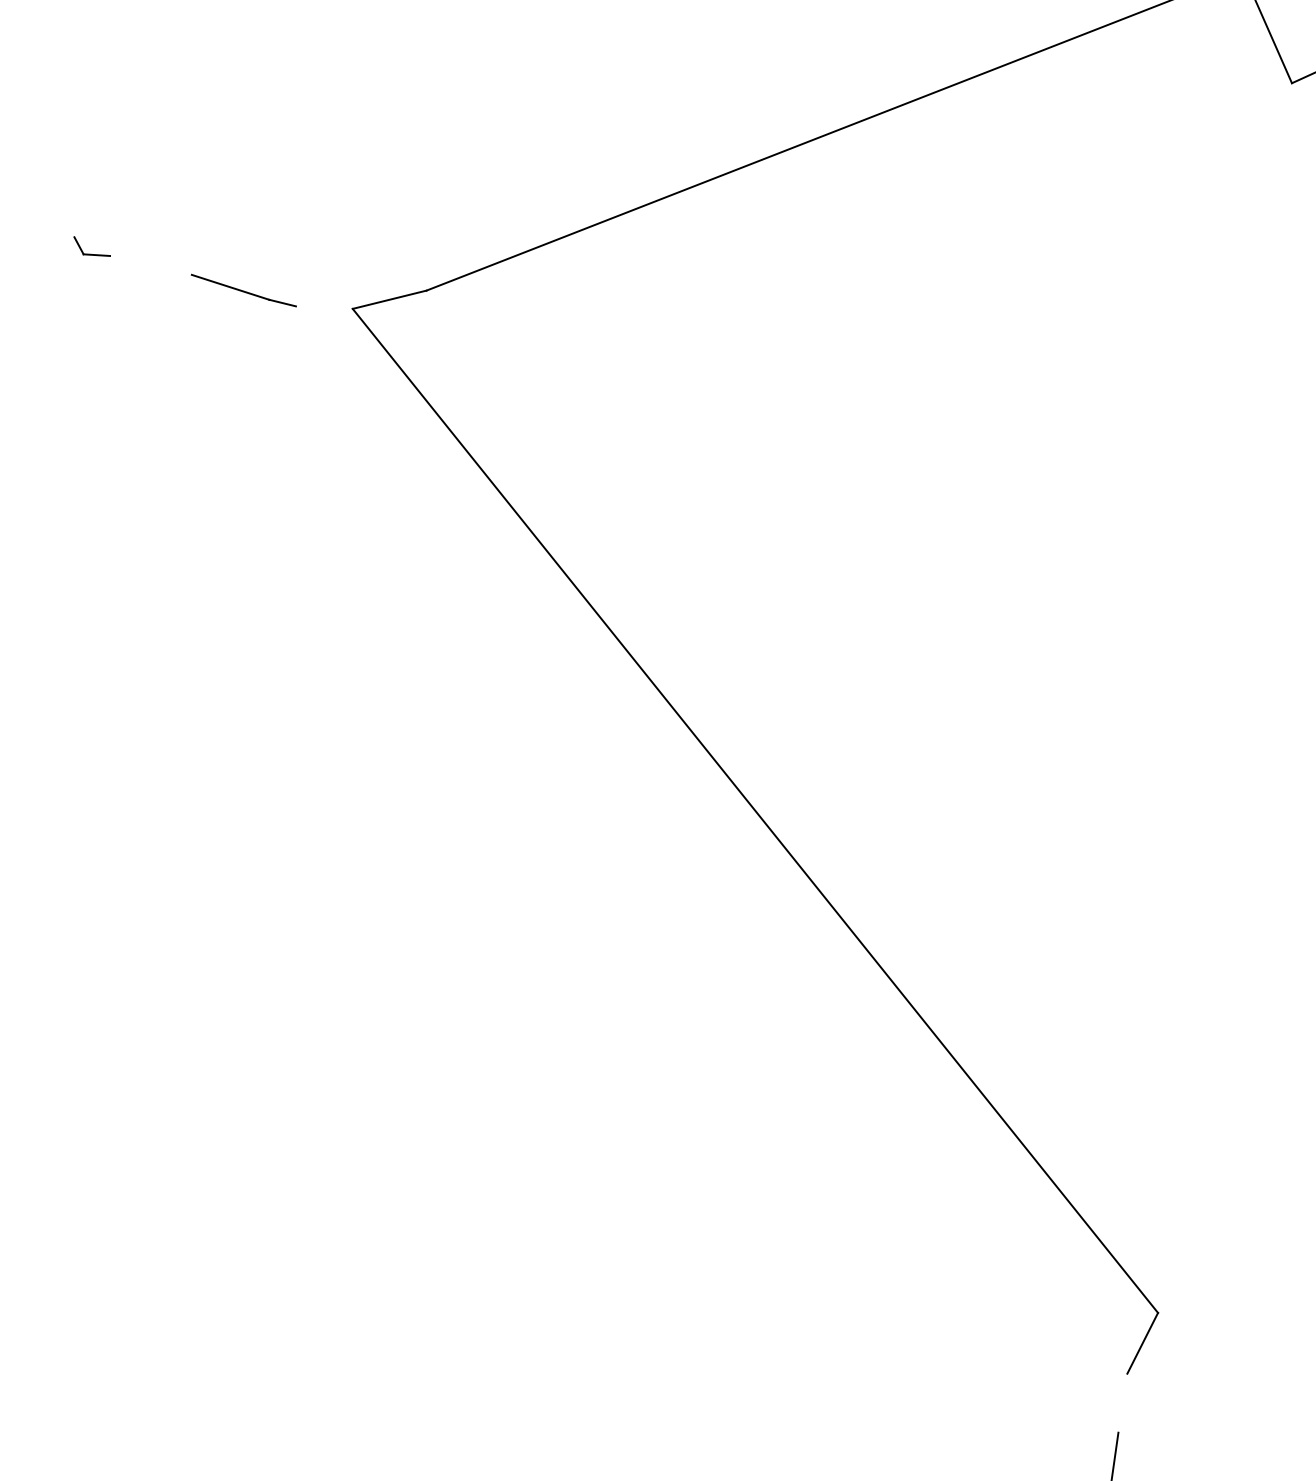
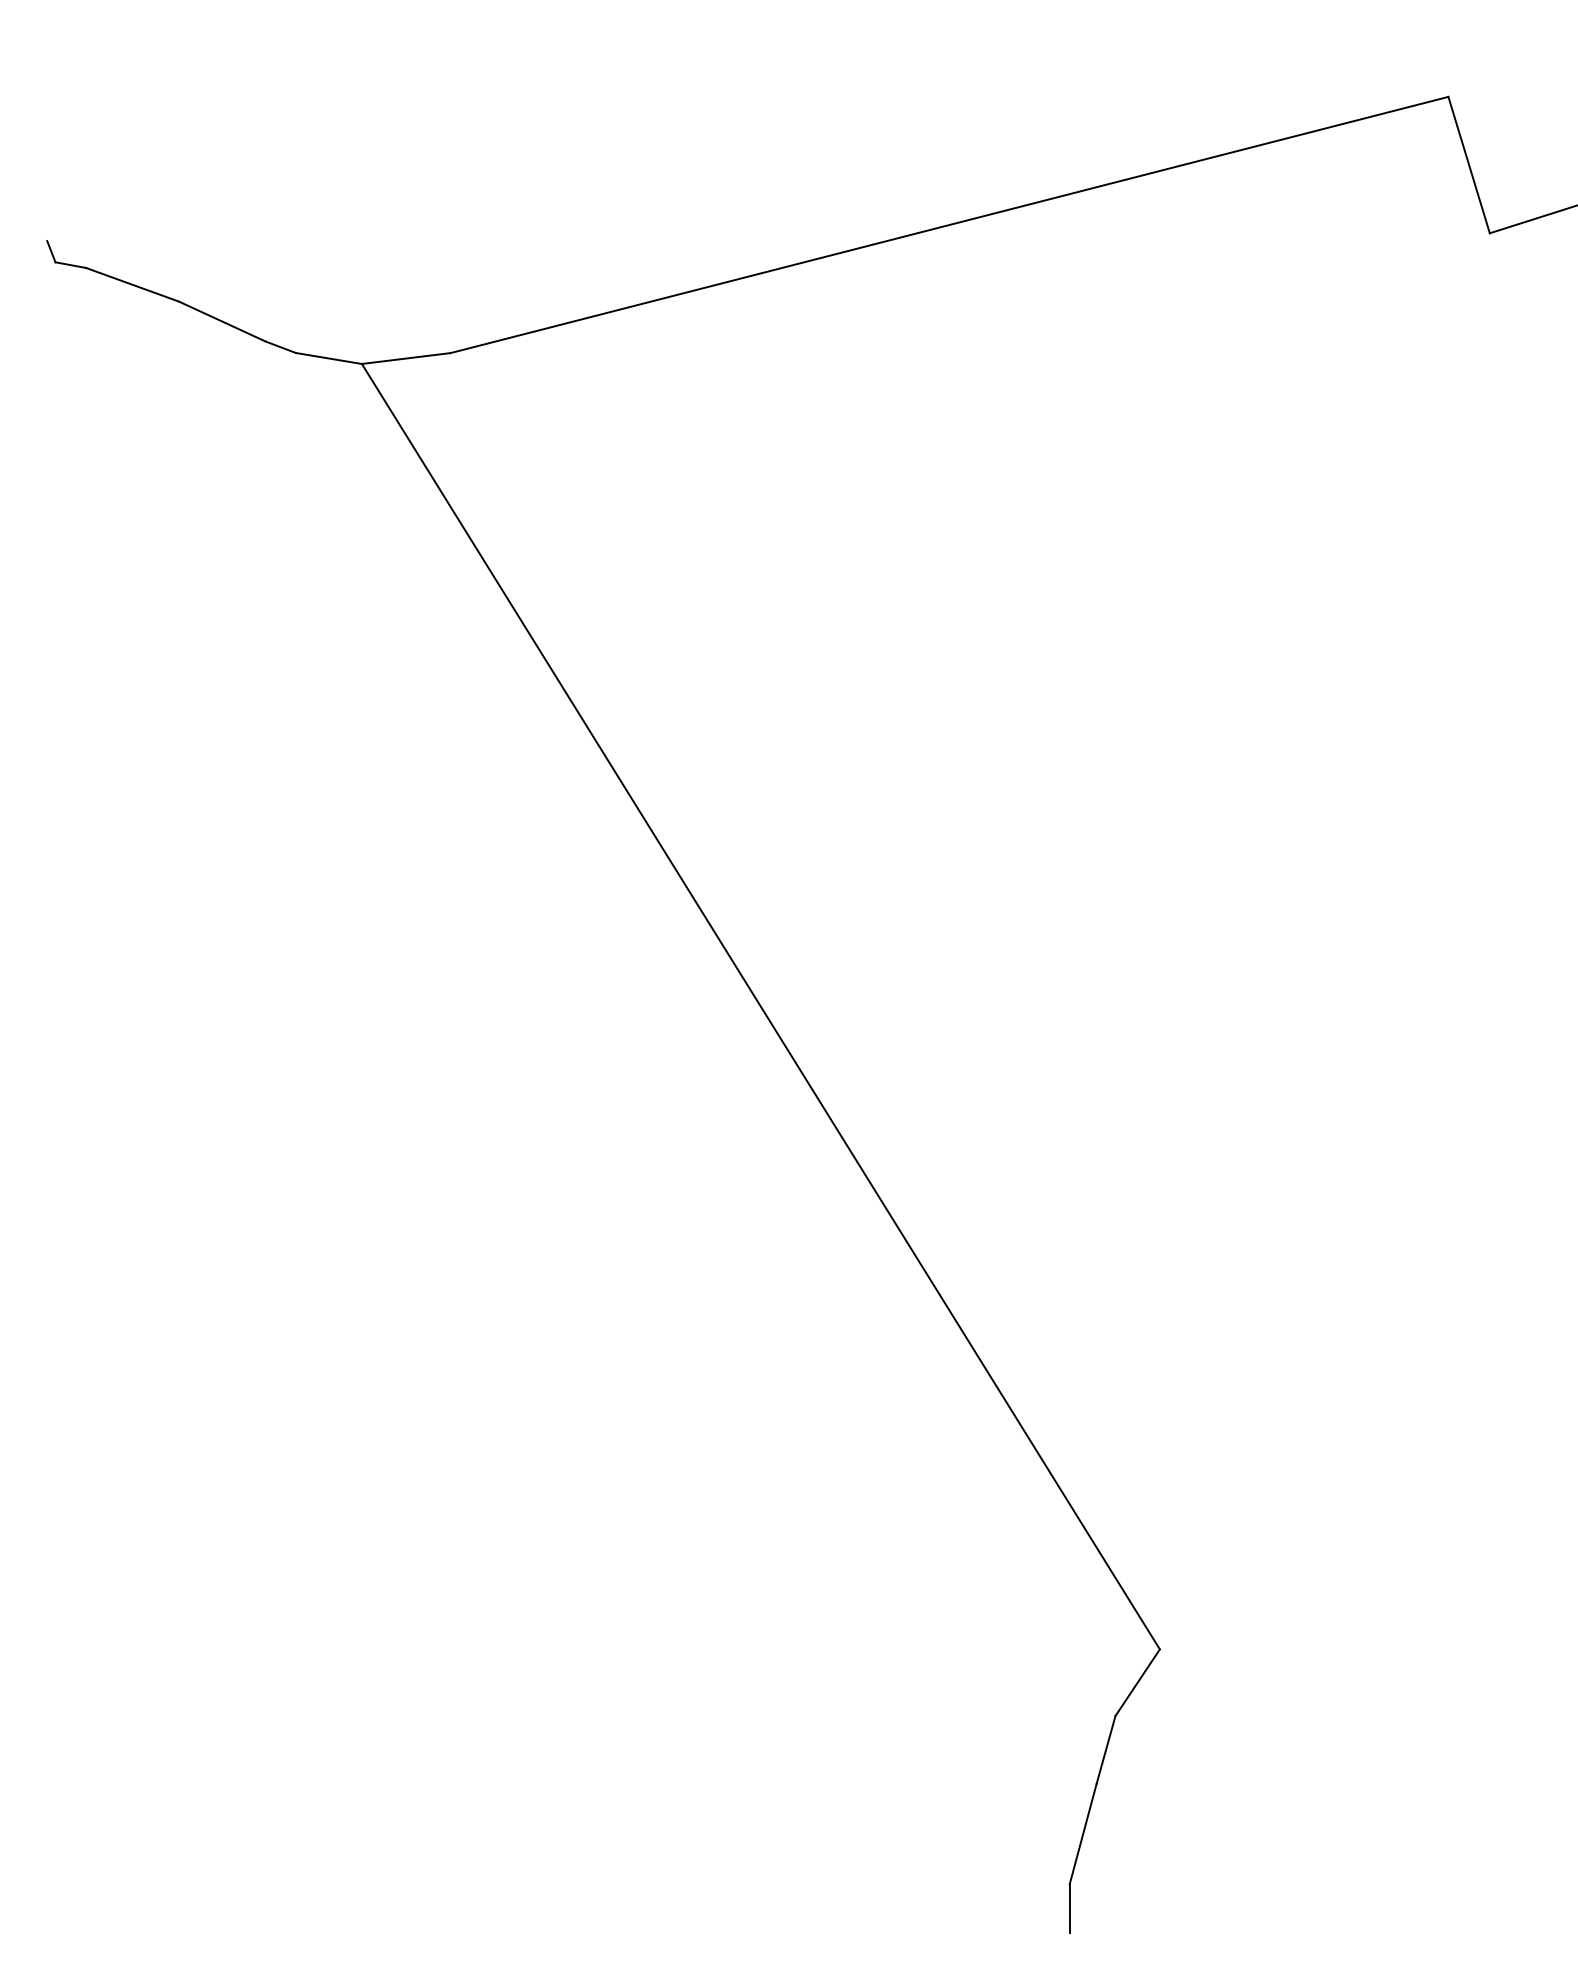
line: (150, 265) -> (132, 284), added
line: (323, 307) -> (328, 358), added
line: (1122, 1403) -> (1105, 1749), added

